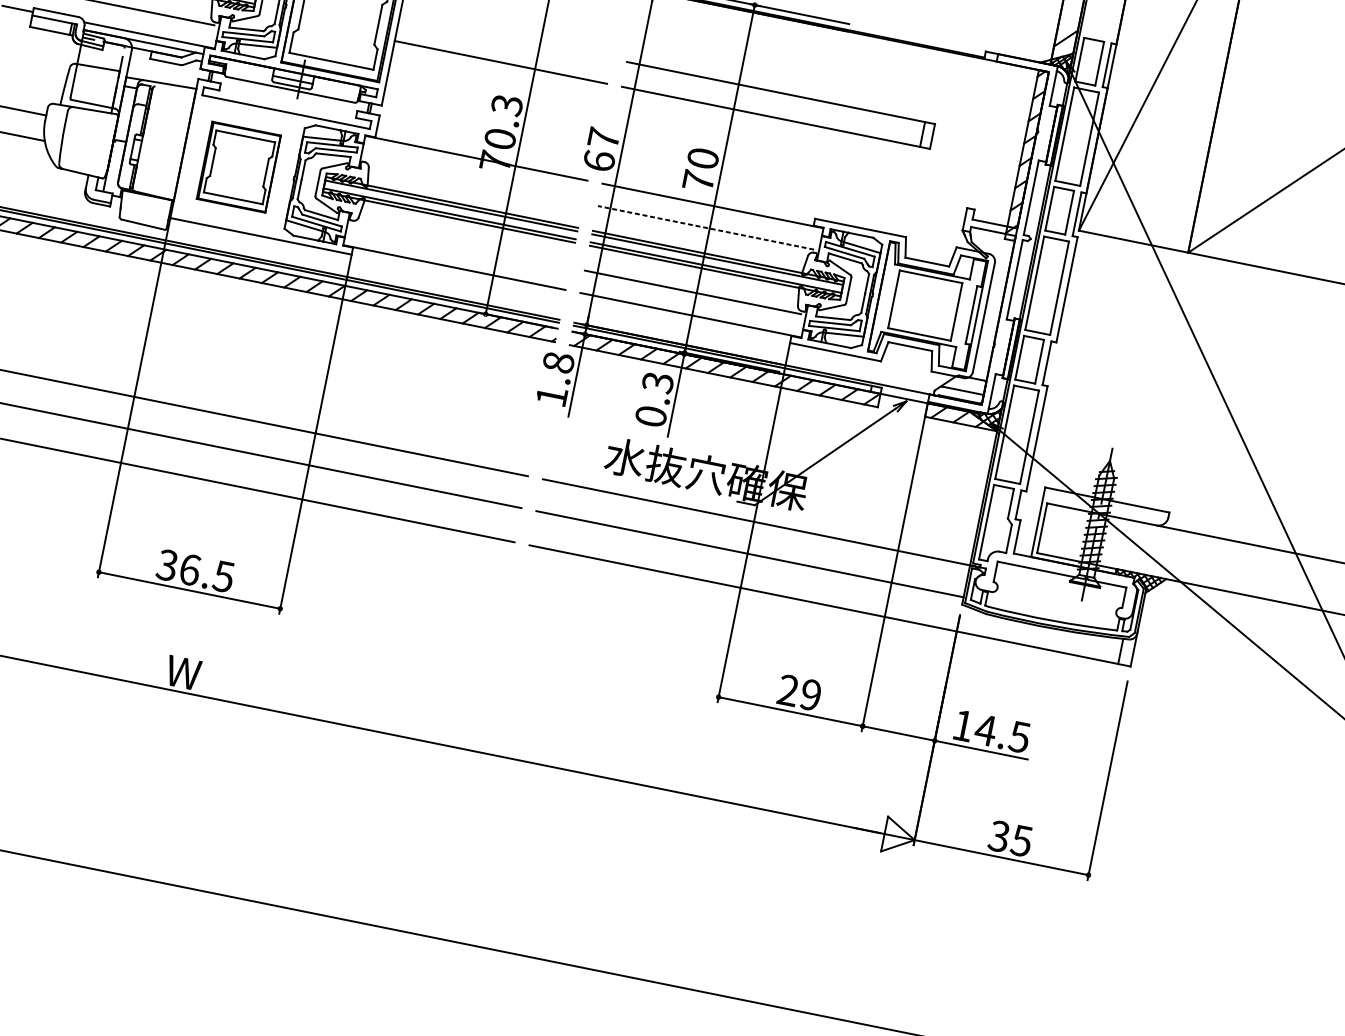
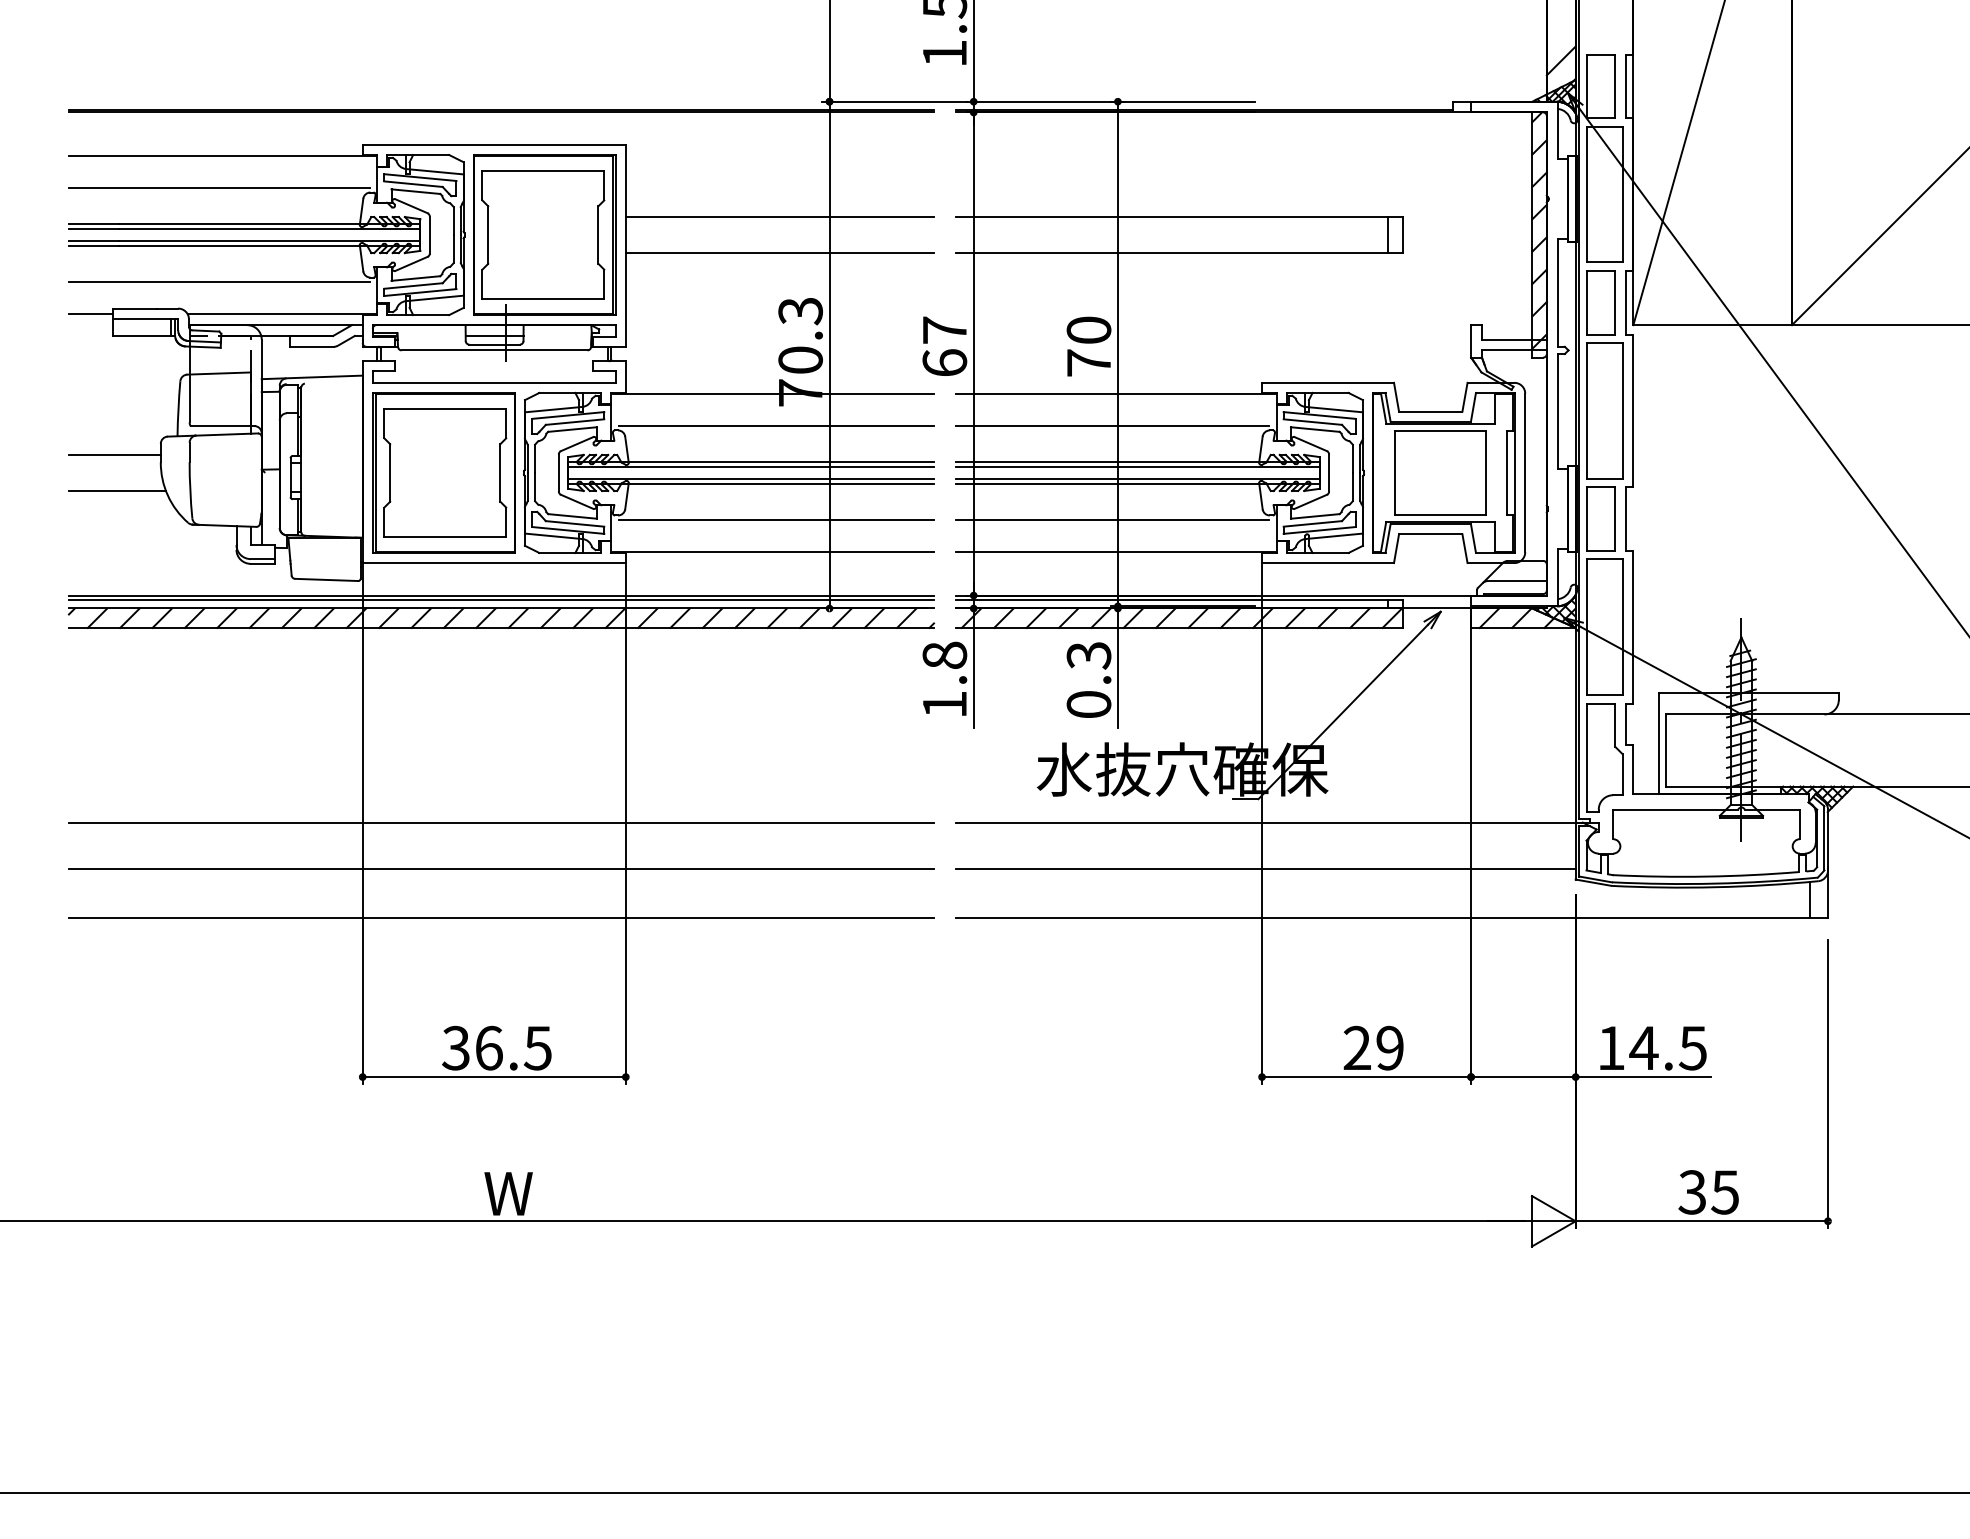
line: (505, 37) -> (779, 217), added
part: (238, 166) -> (443, 472), size x1.43
line: (473, 181) -> (775, 426), added
line: (705, 228) -> (1112, 426), dashed -> solid
line: (460, 245) -> (775, 519), added

